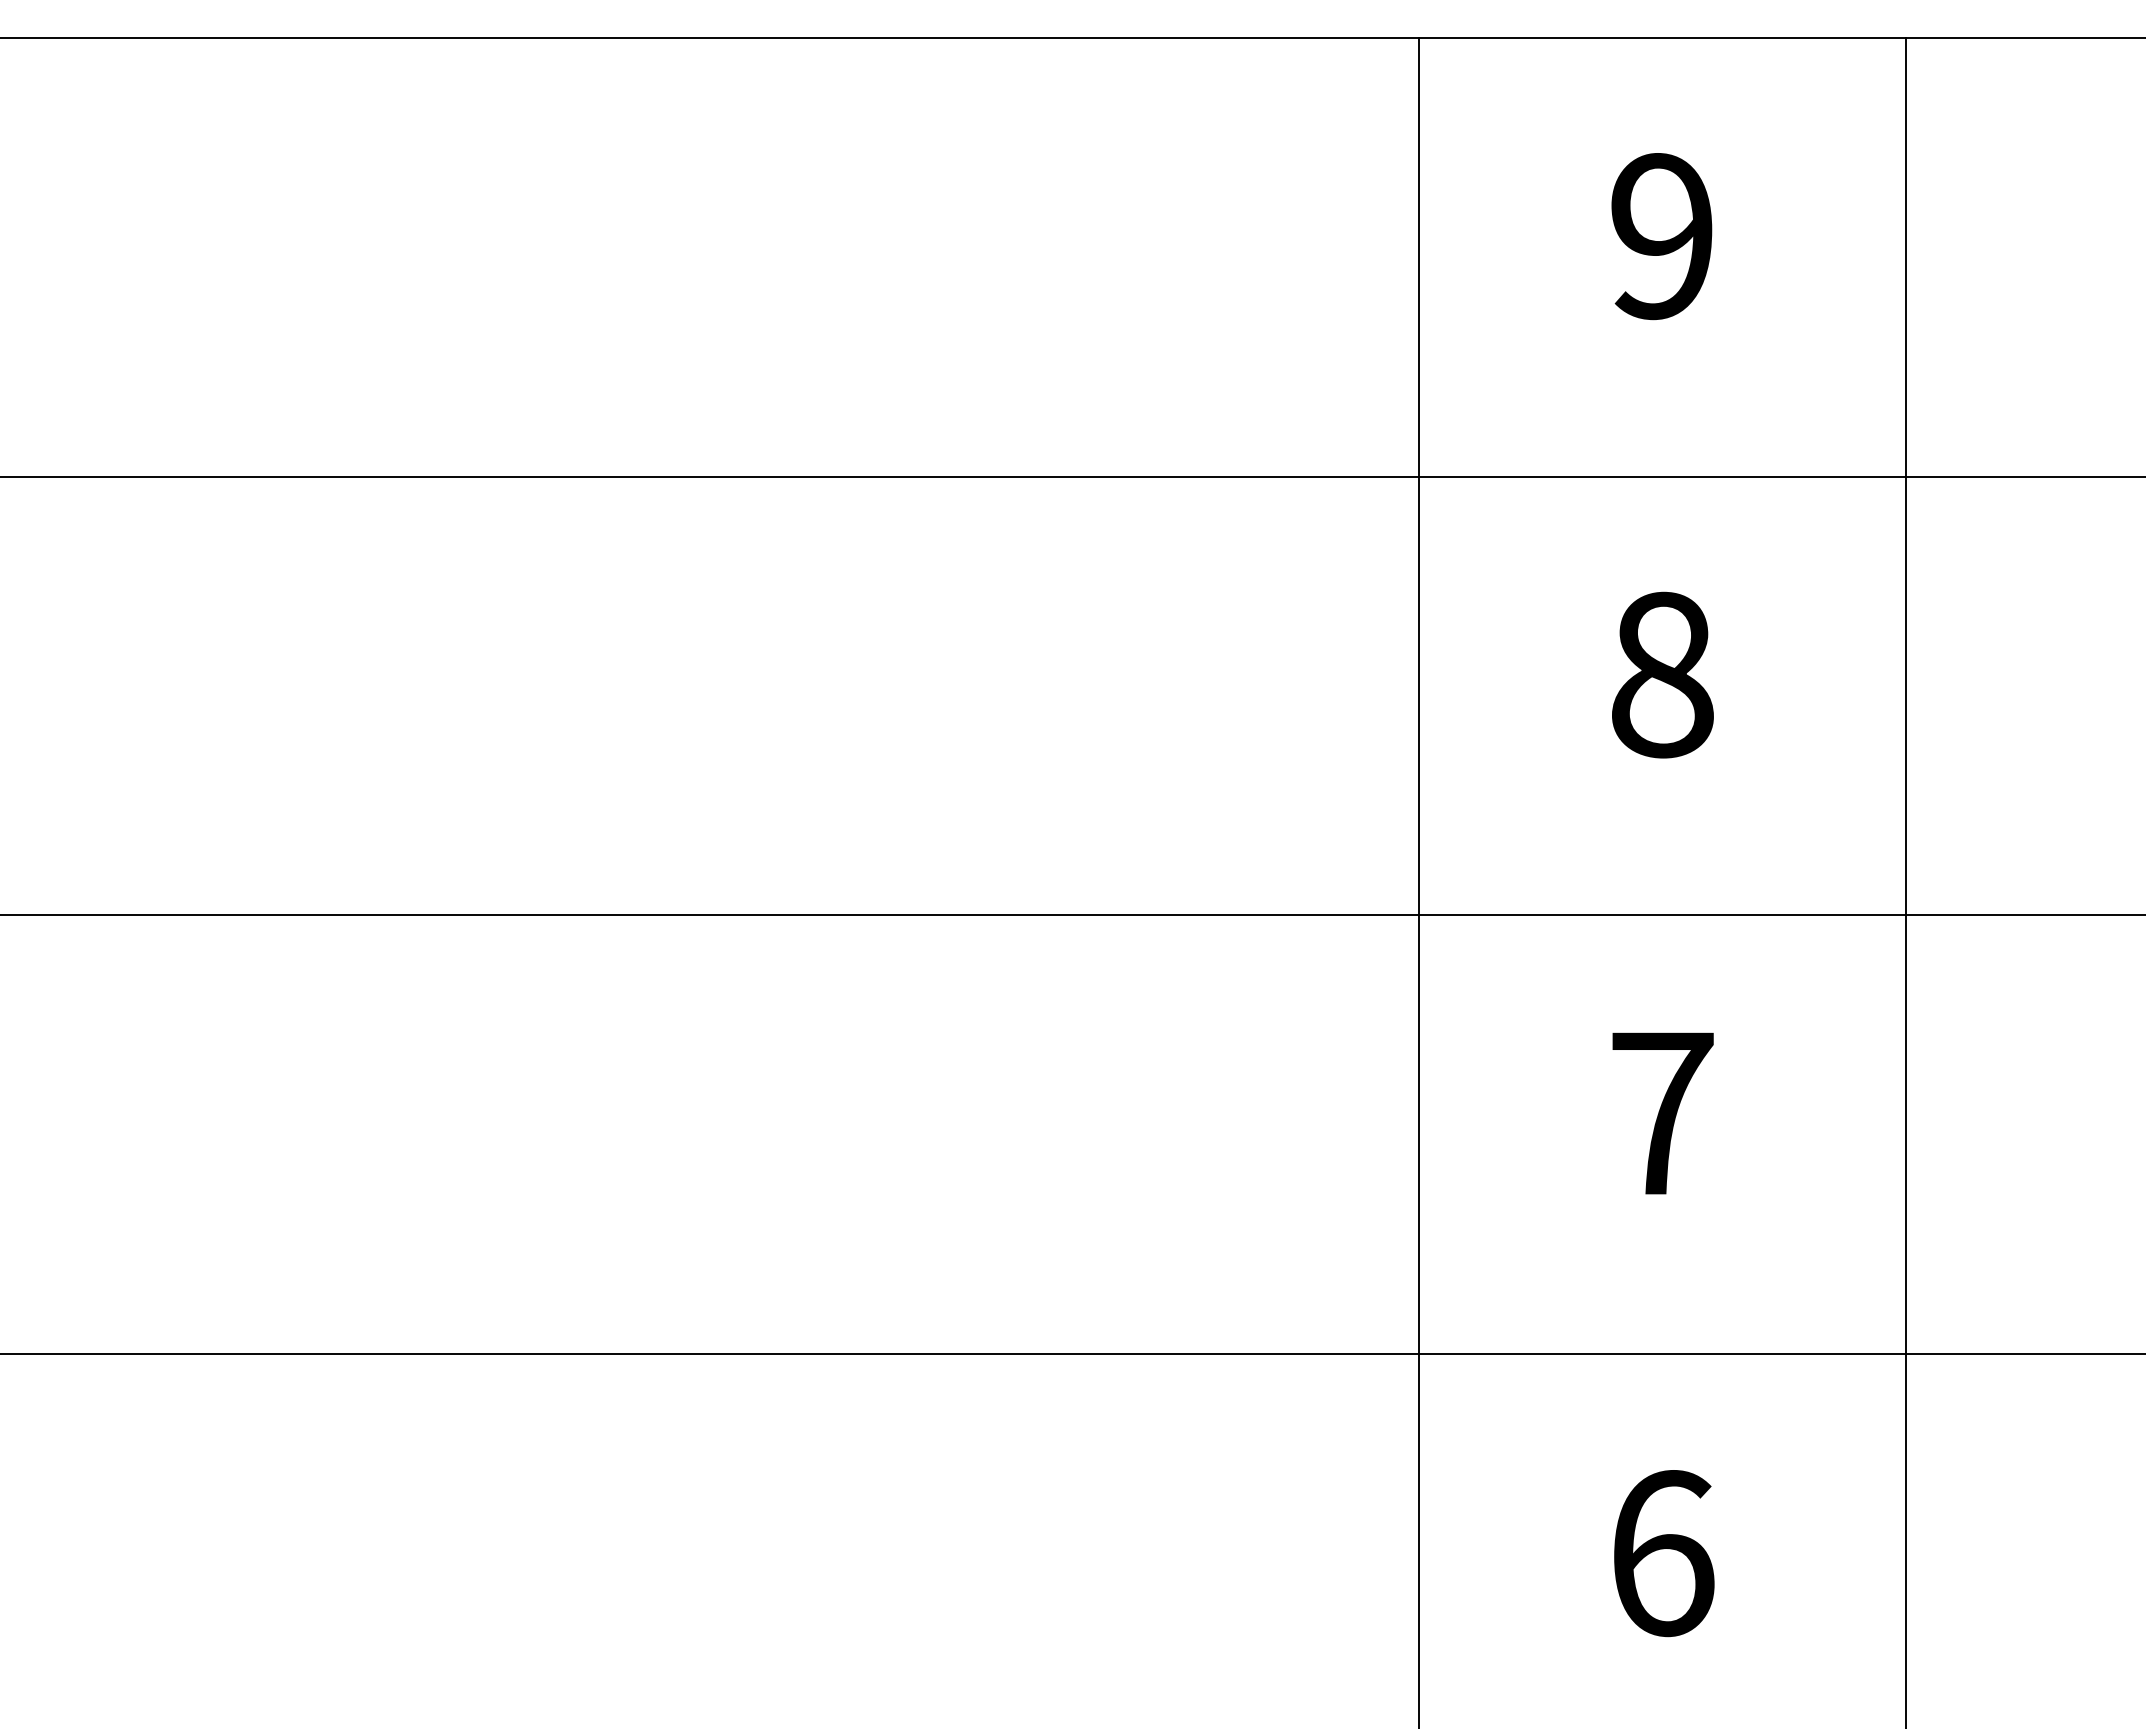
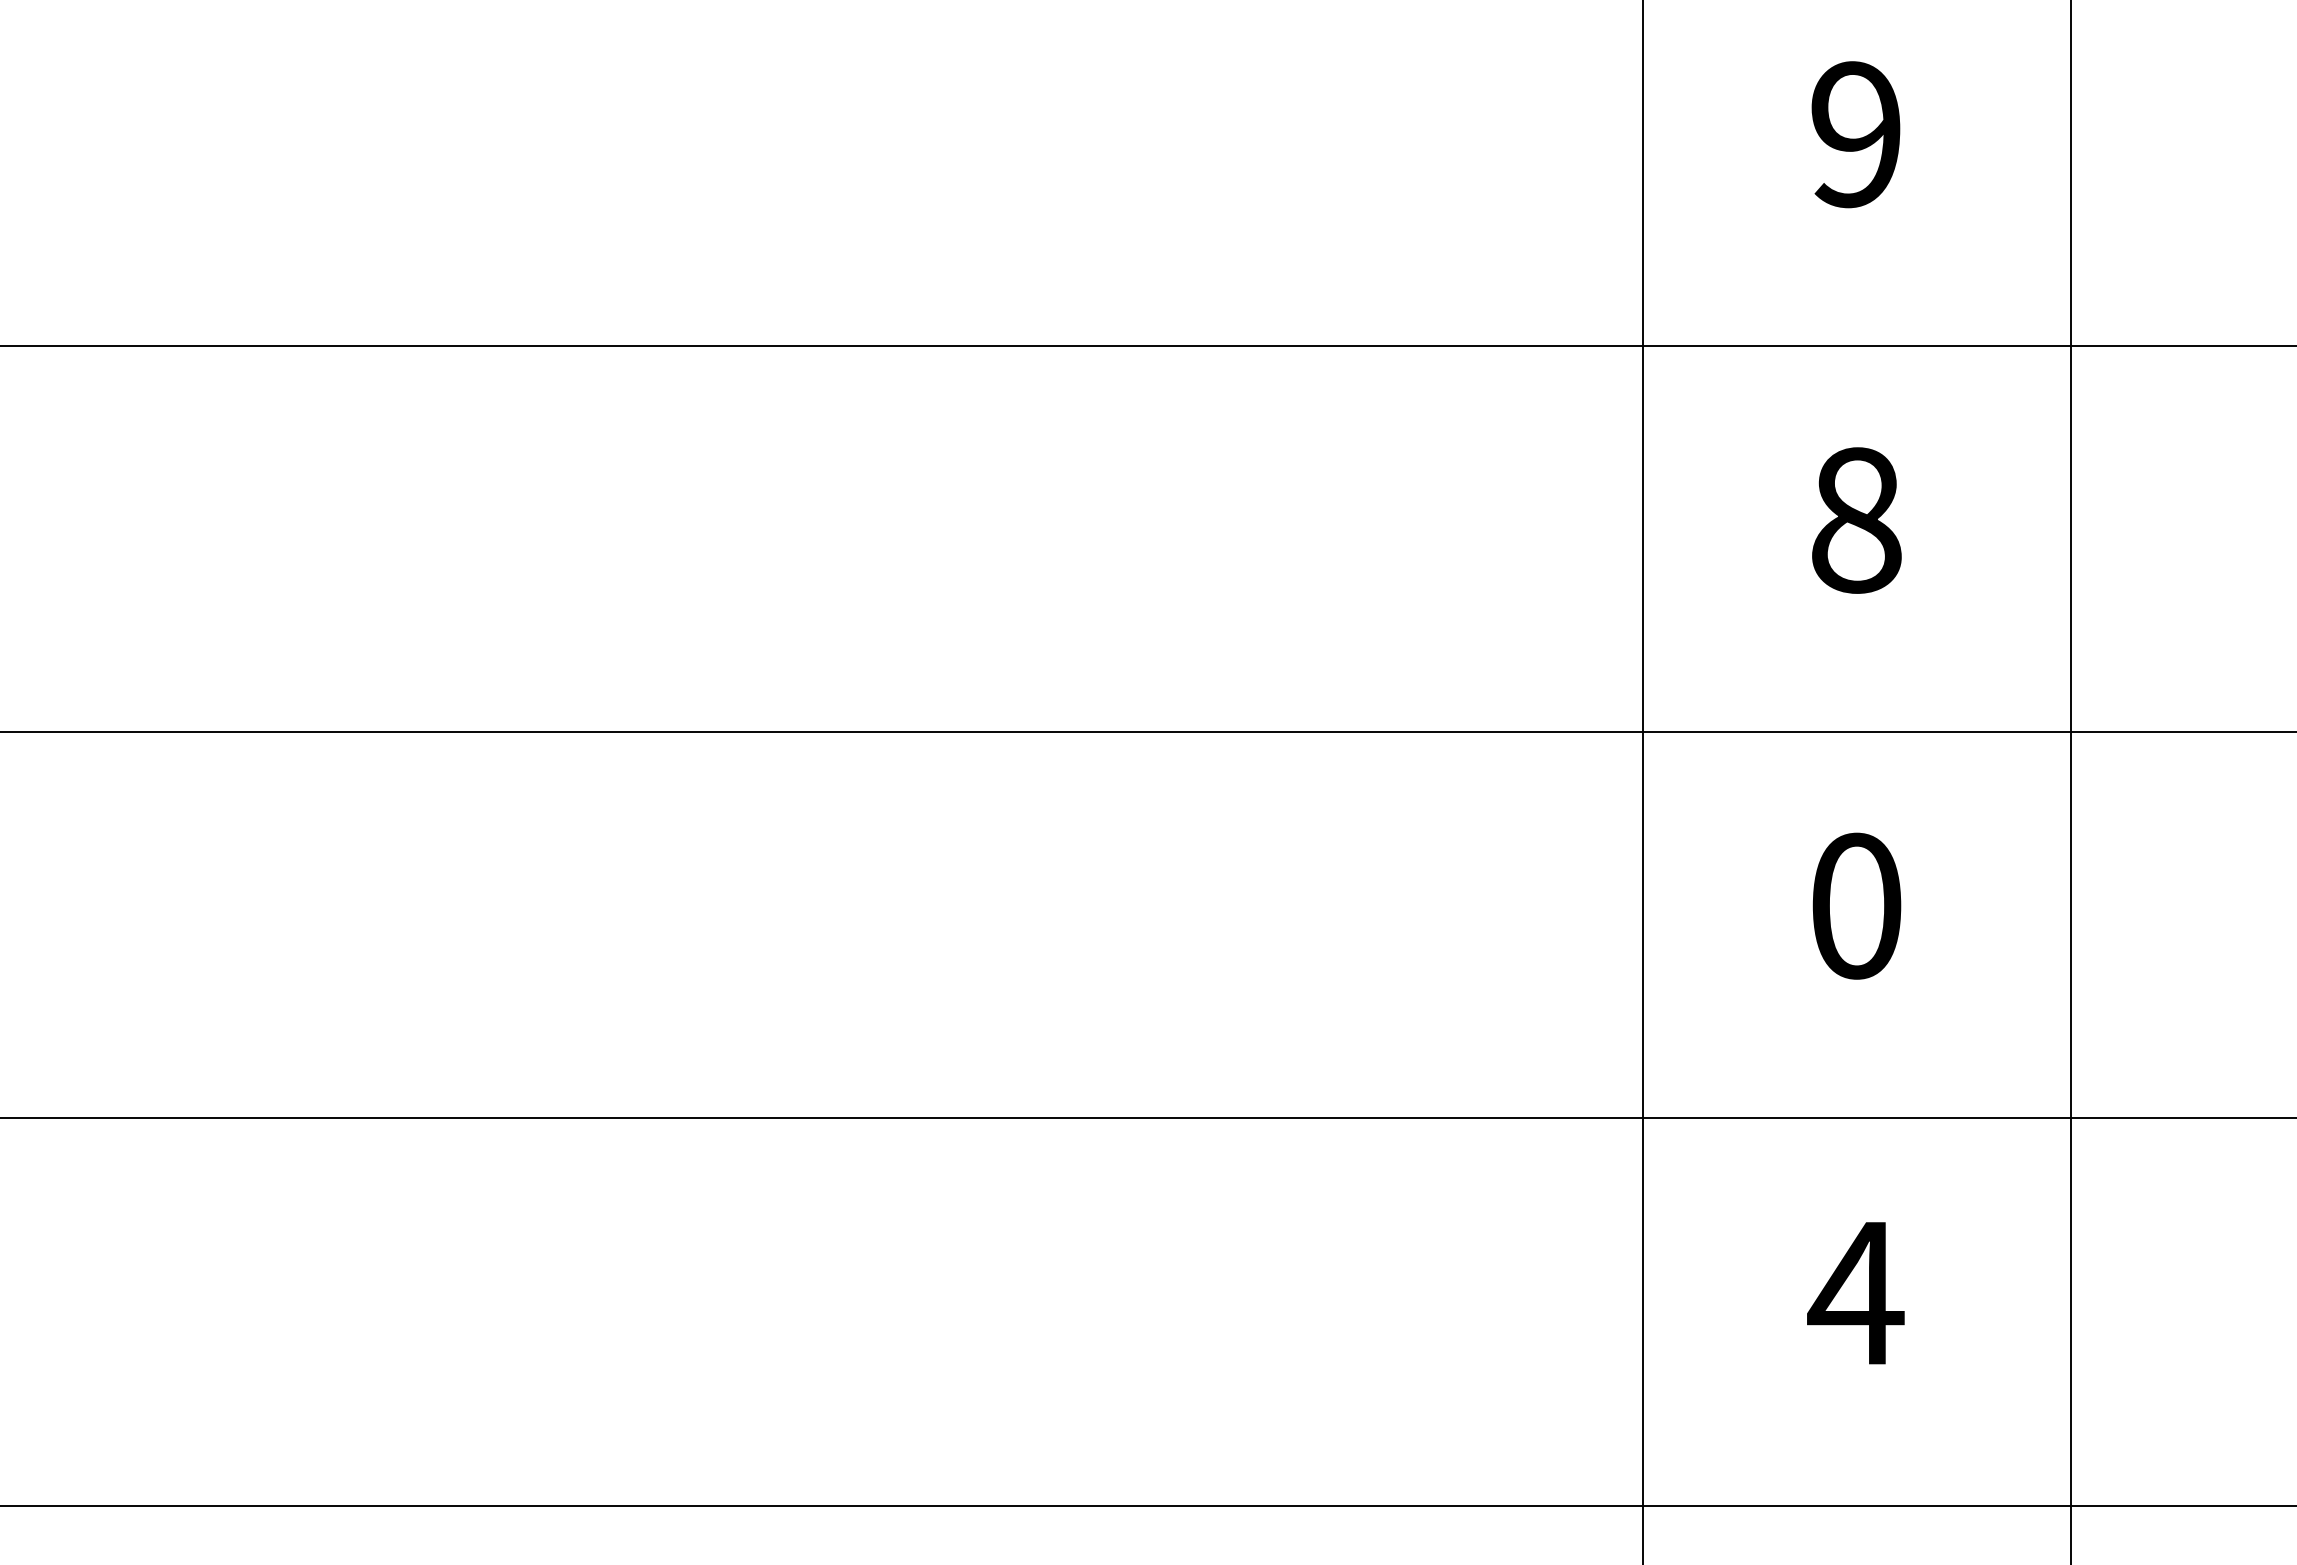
text: (1662, 1112) -> (1856, 905), 7 -> 0
text: (1661, 1552) -> (1855, 1292), 6 -> 4

